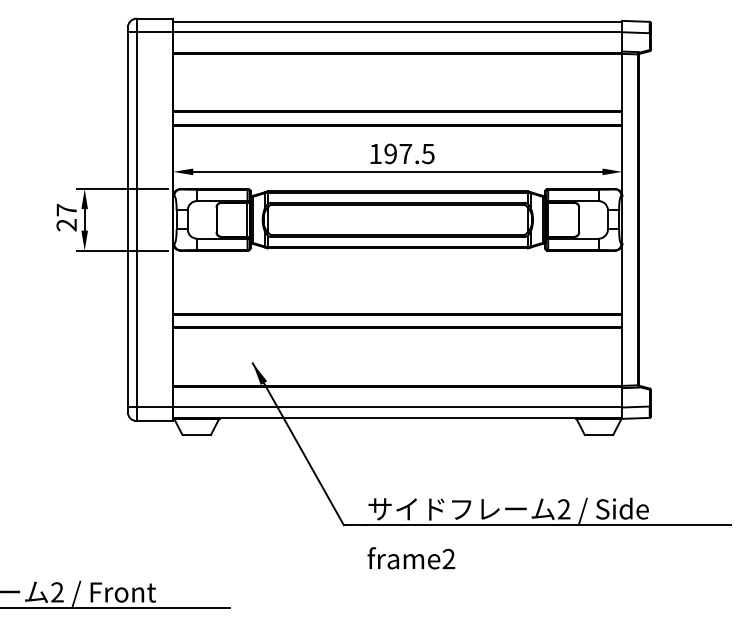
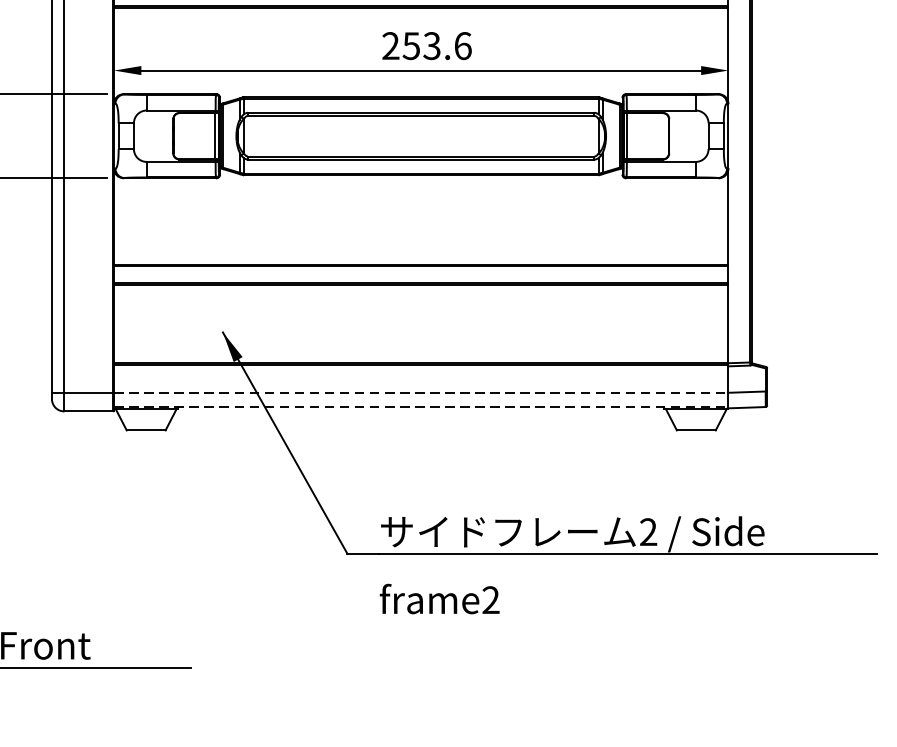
text: (401, 153) -> (426, 45), 197.5 -> 253.6
line: (397, 407) -> (420, 392), solid -> dashed
line: (397, 417) -> (420, 406), solid -> dashed

